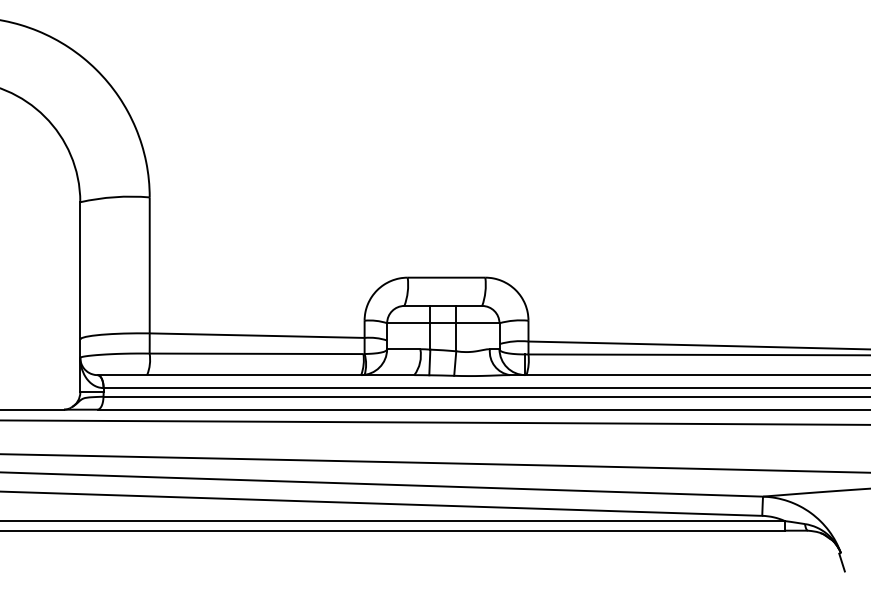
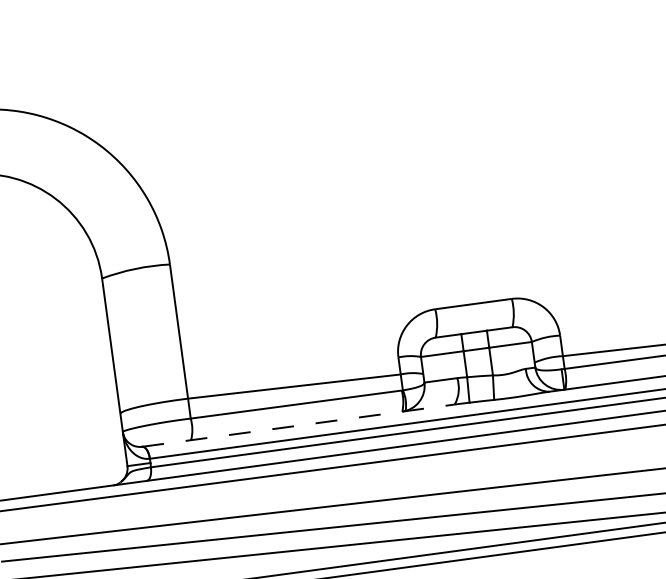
line: (256, 375) -> (299, 425), solid -> dashed

